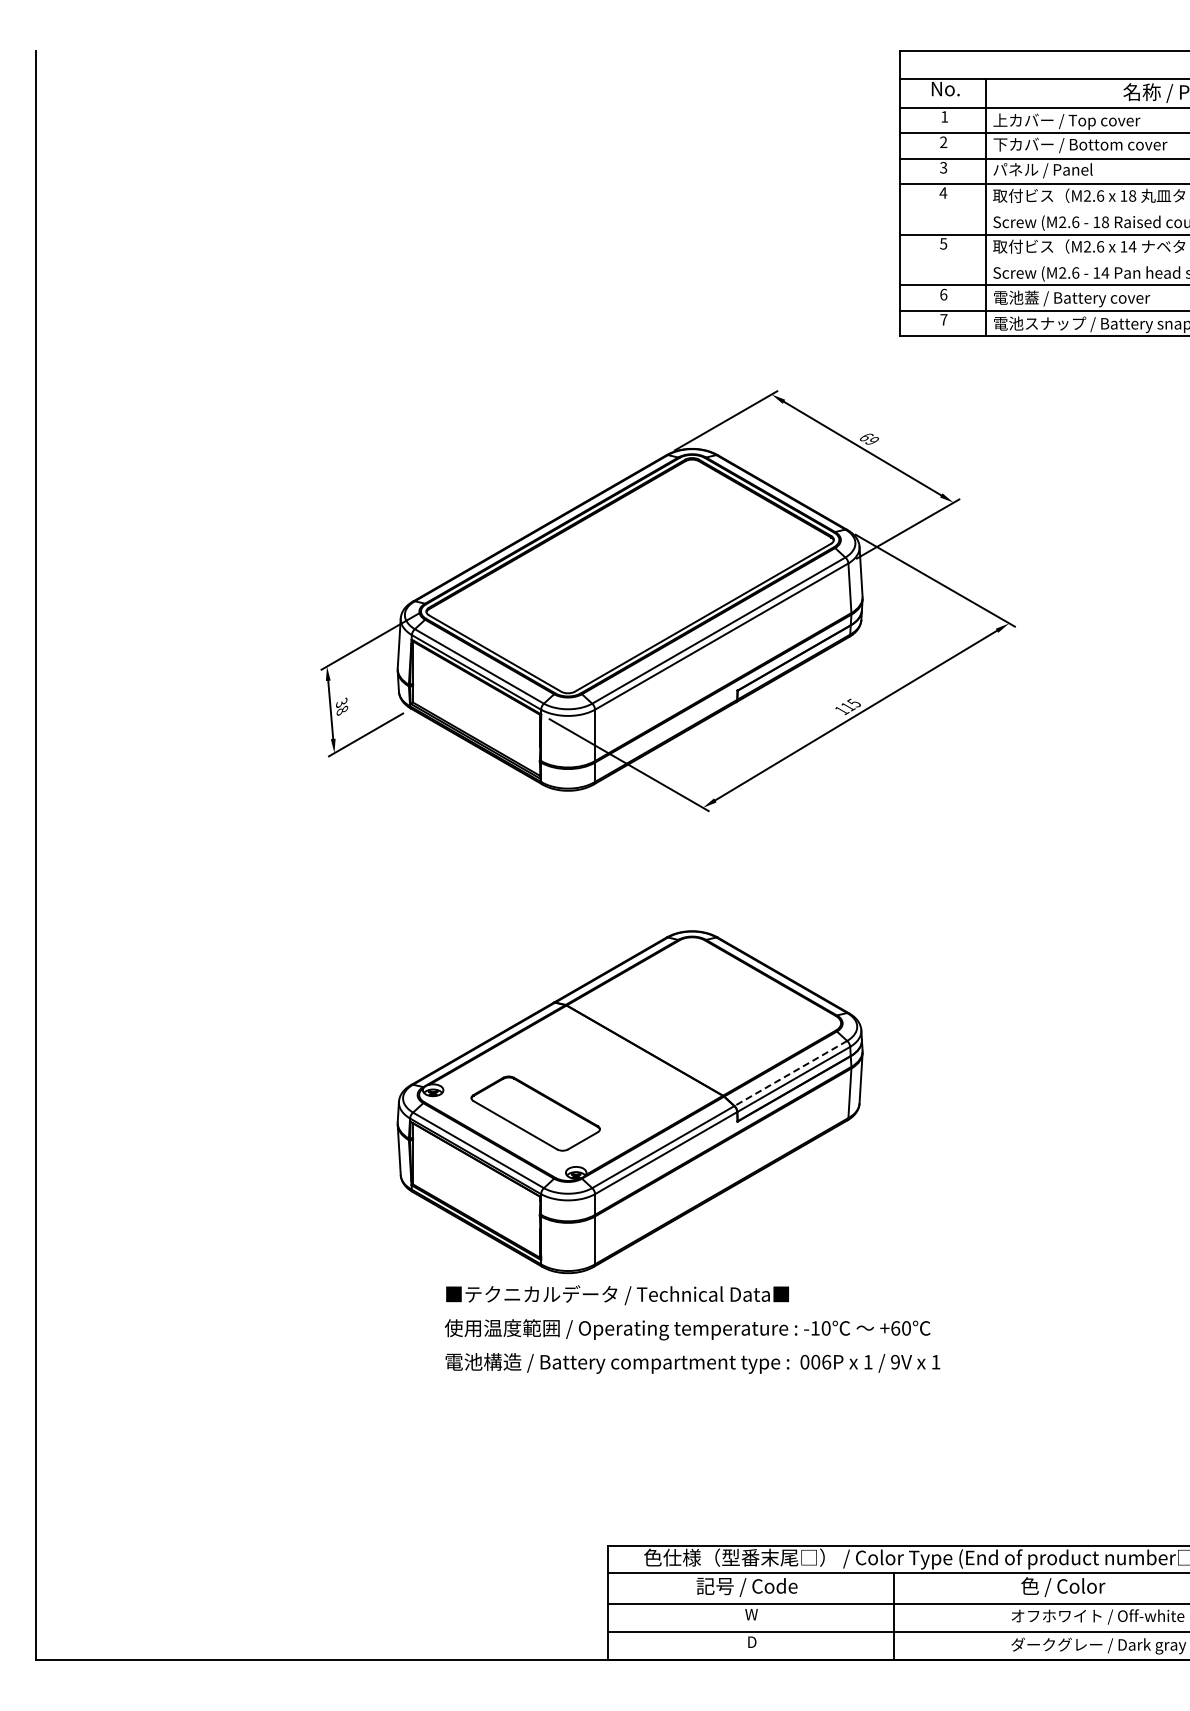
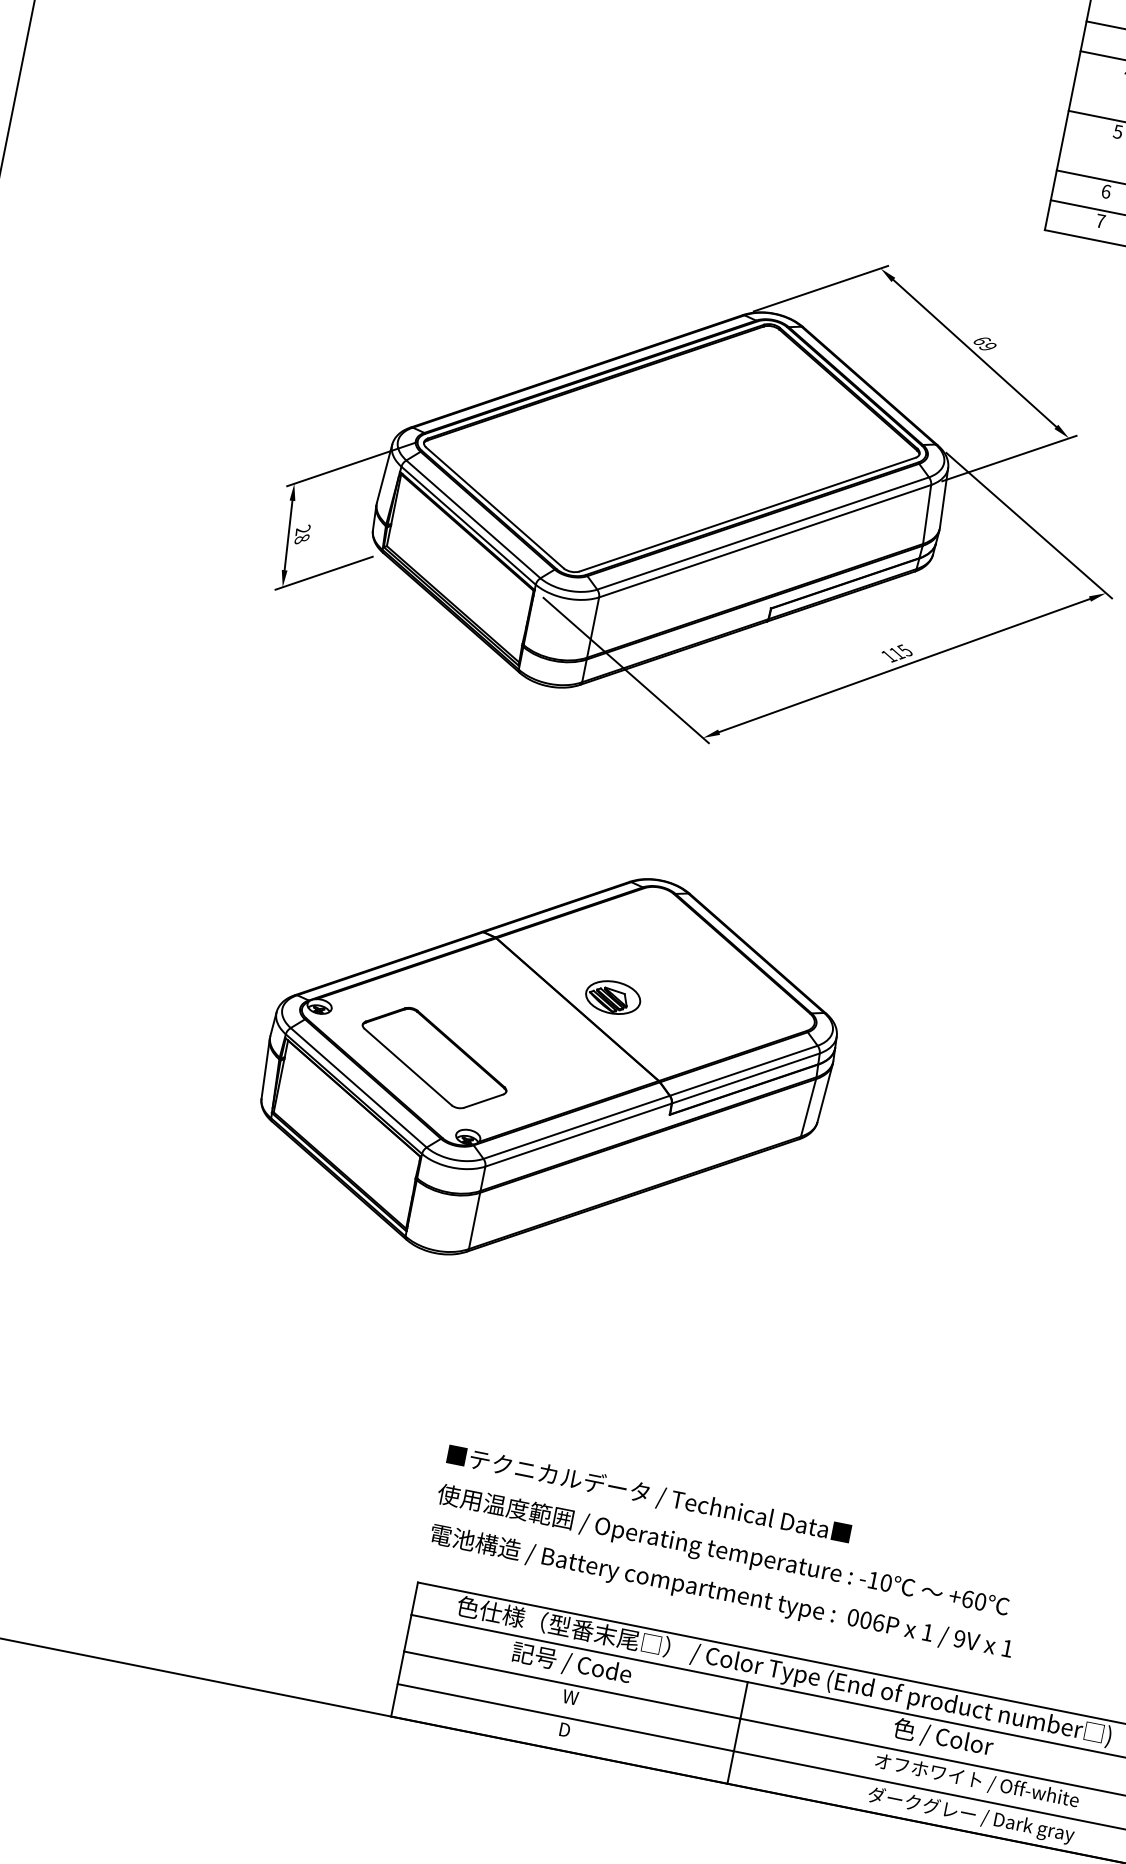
text: (341, 703) -> (302, 530), 38 -> 28
part: (671, 1034) -> (612, 996), added
line: (790, 1073) -> (743, 1070), dashed -> solid
text: (692, 1329) -> (728, 1552), moved

